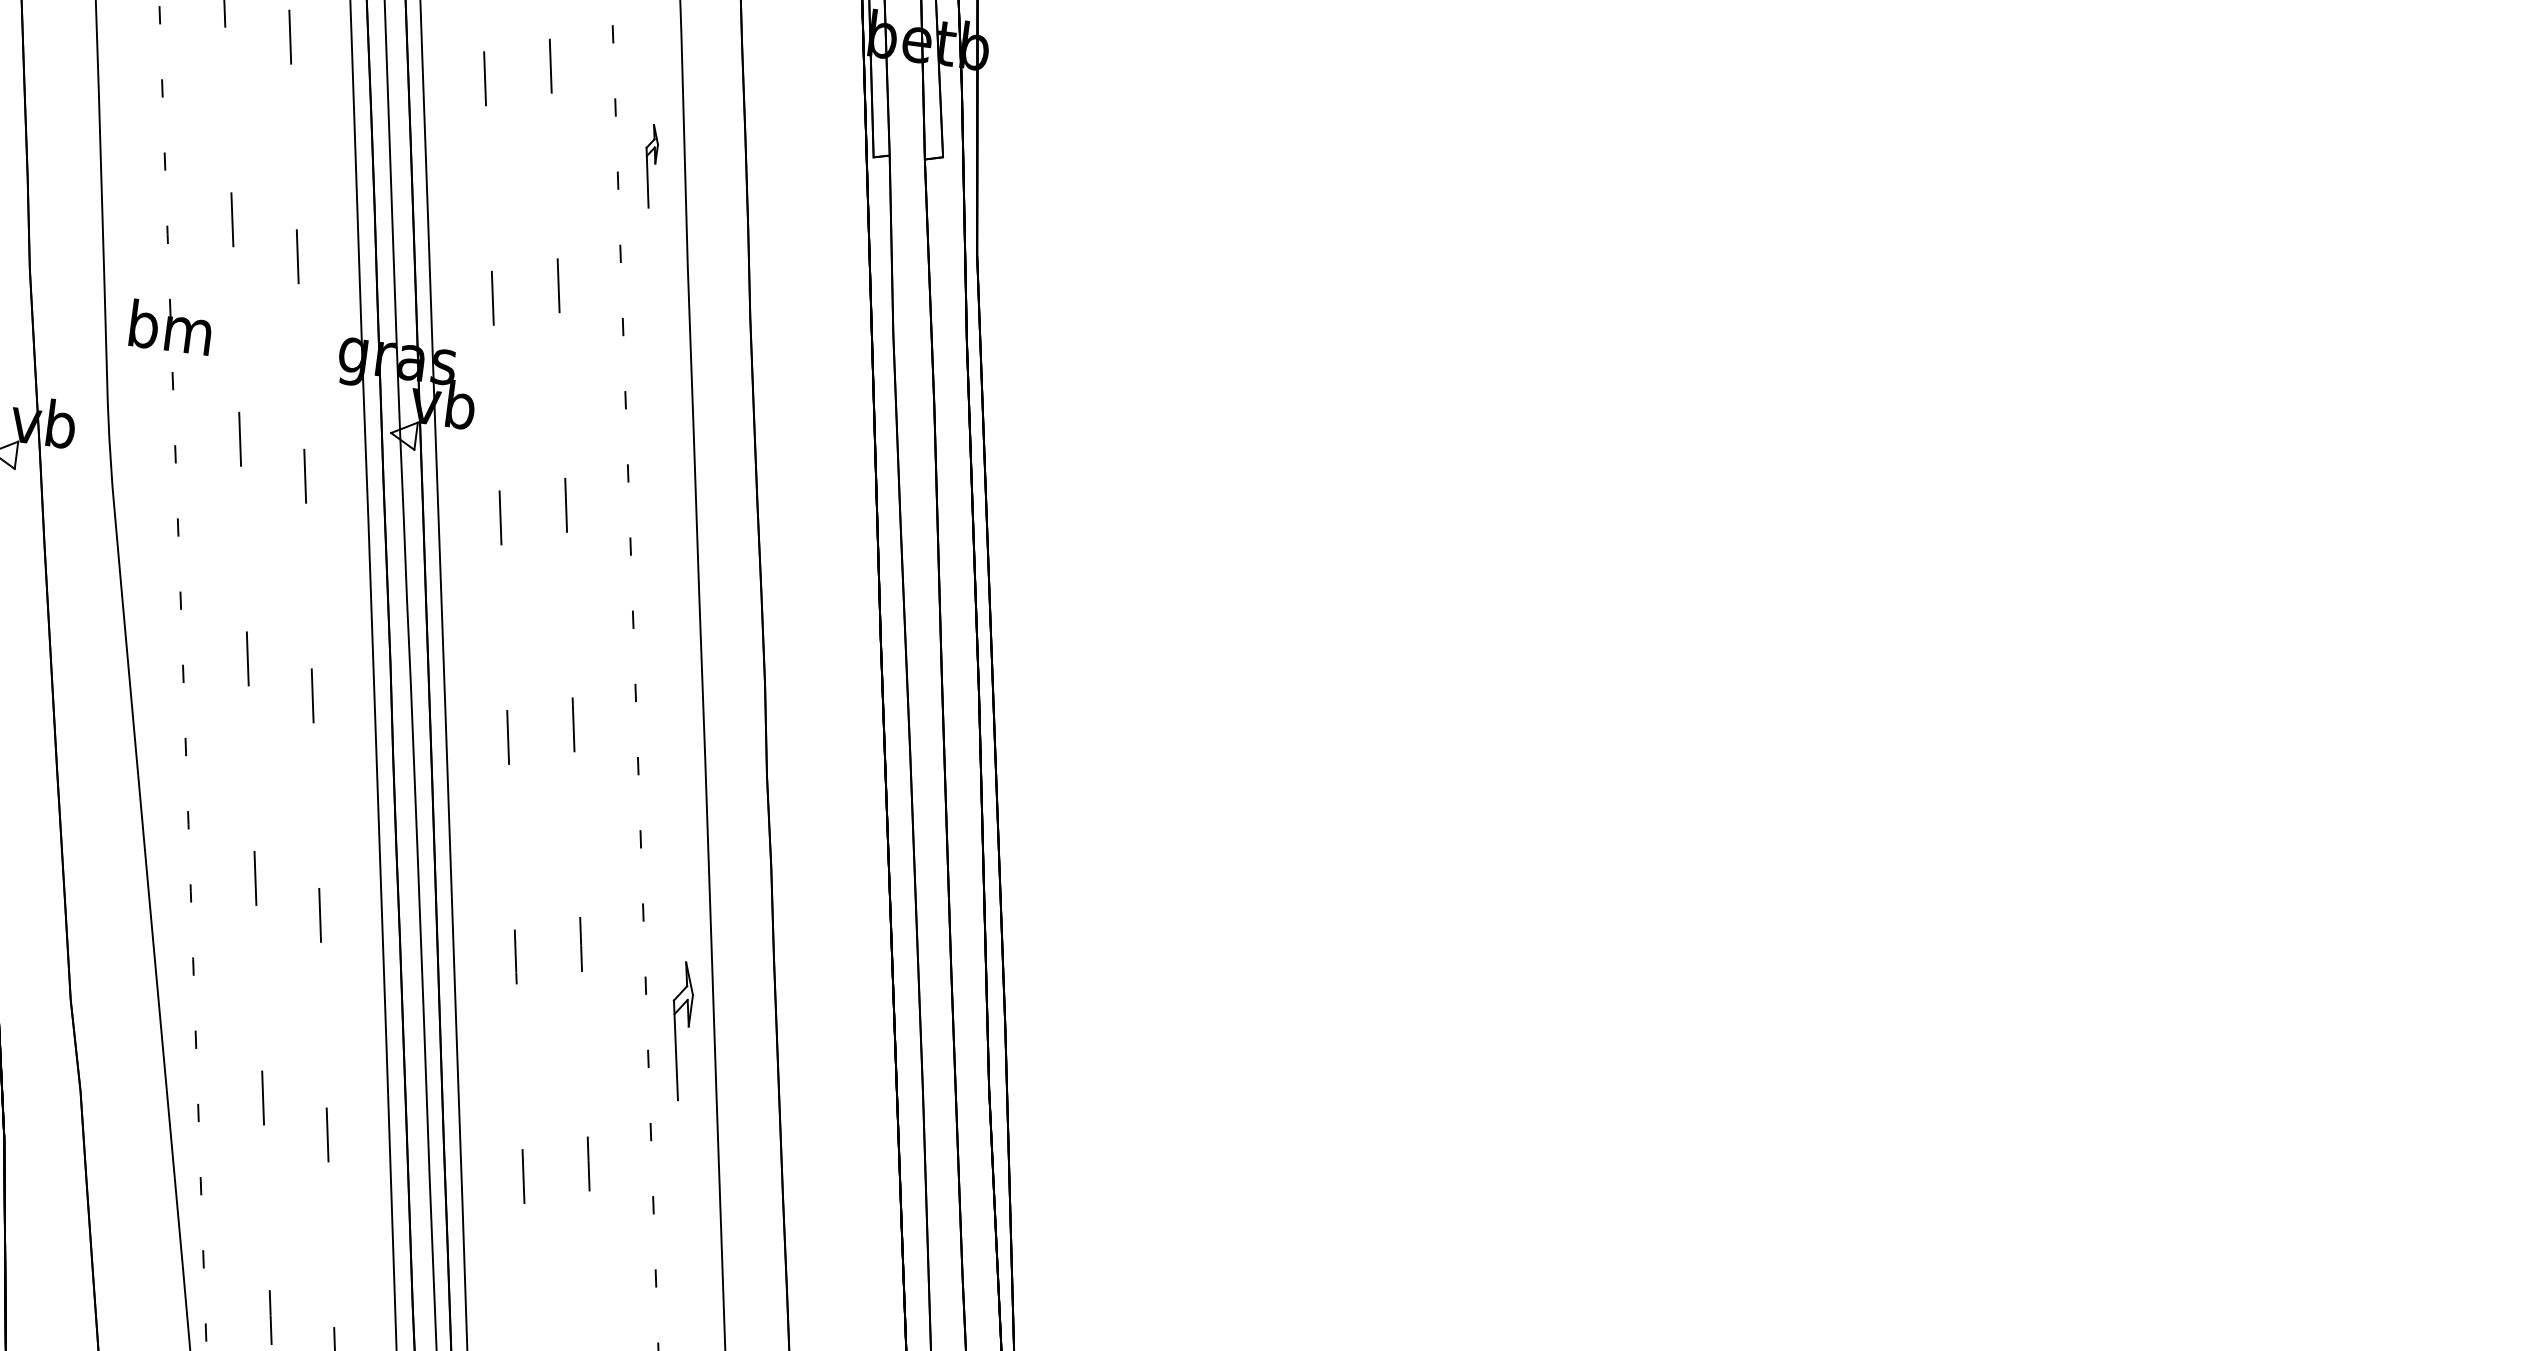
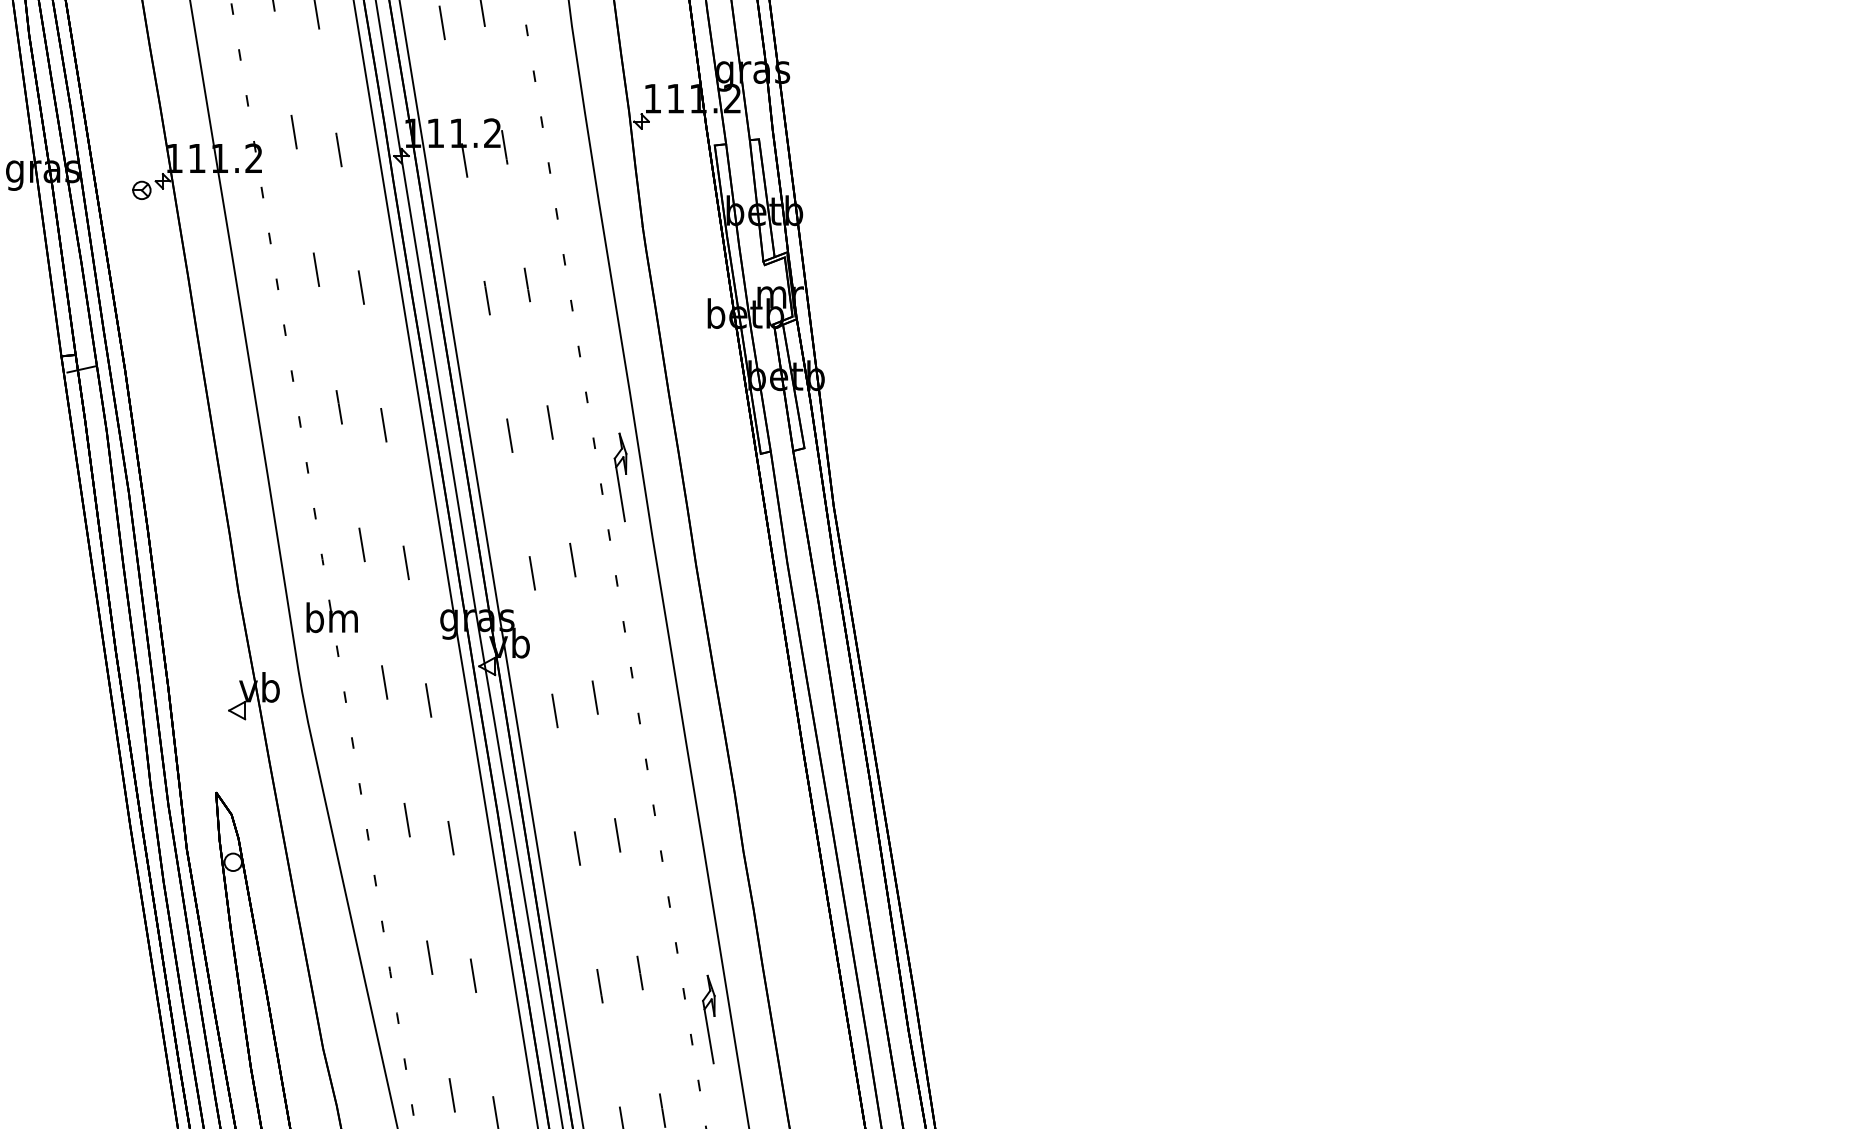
part: (649, 166) -> (620, 477), size x1.67

